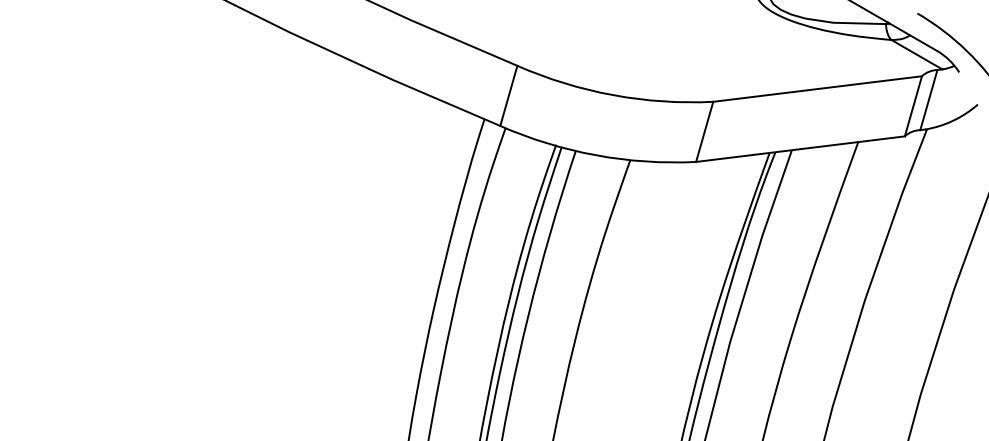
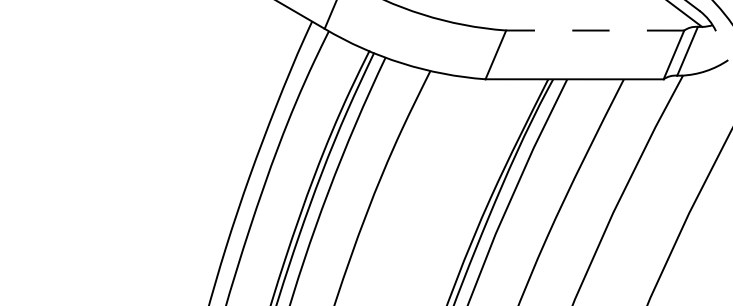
line: (817, 89) -> (595, 30), solid -> dashed

